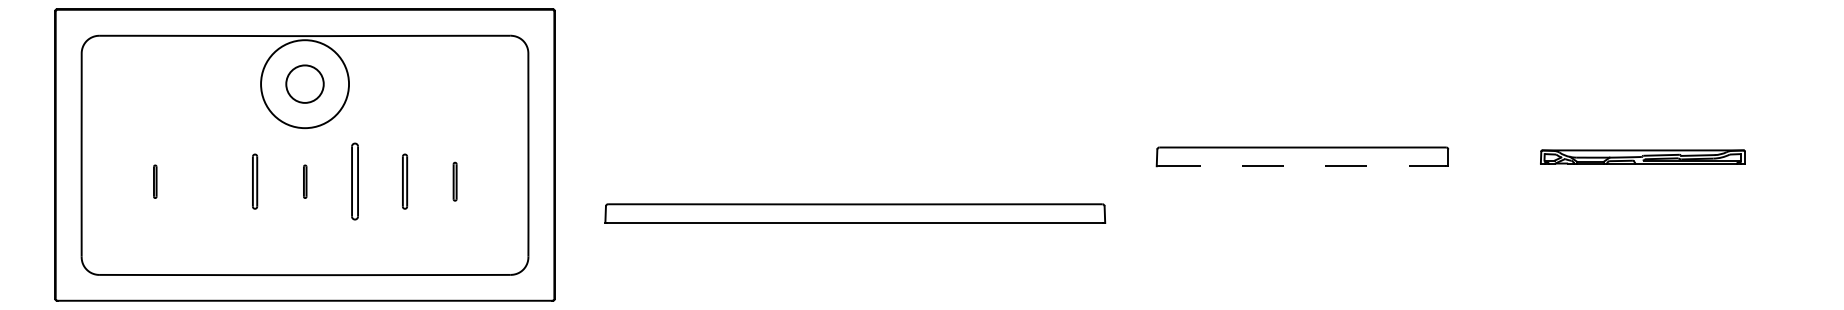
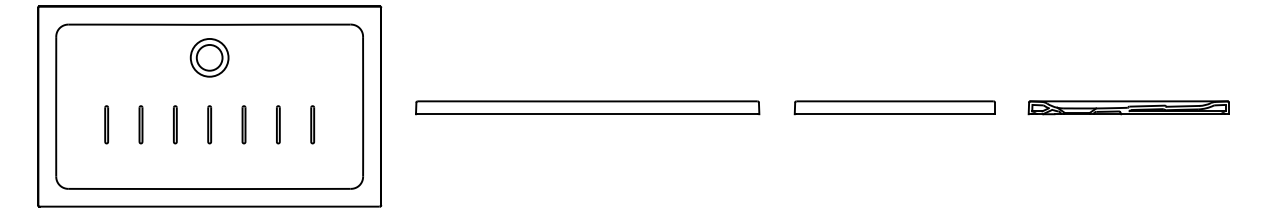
circle: (304, 83) -> (209, 57), size x0.62
part: (1642, 156) -> (1128, 107), size x1.43
line: (1301, 166) -> (894, 114), dashed -> solid
part: (154, 181) -> (106, 124), size x1.67
part: (204, 181) -> (140, 124), added
part: (304, 181) -> (209, 124), size x1.67
part: (354, 181) -> (243, 124), size x0.71
part: (454, 181) -> (312, 124), size x1.43
part: (855, 213) -> (587, 107), moved

